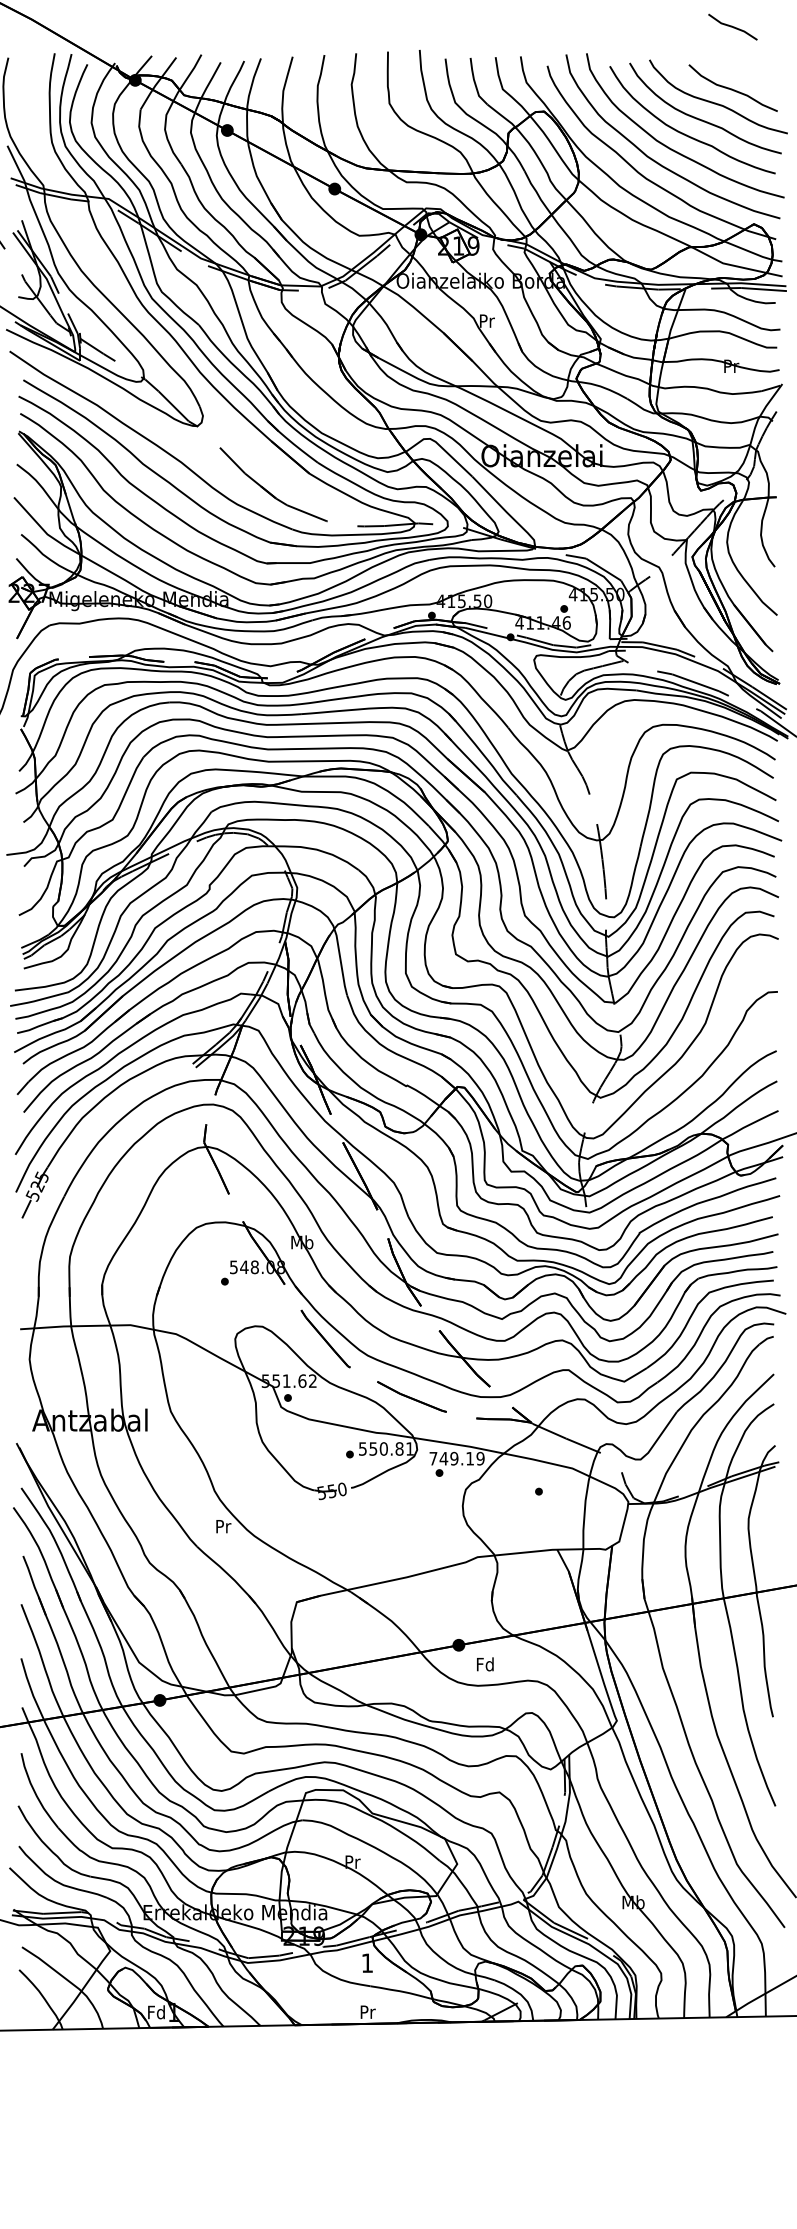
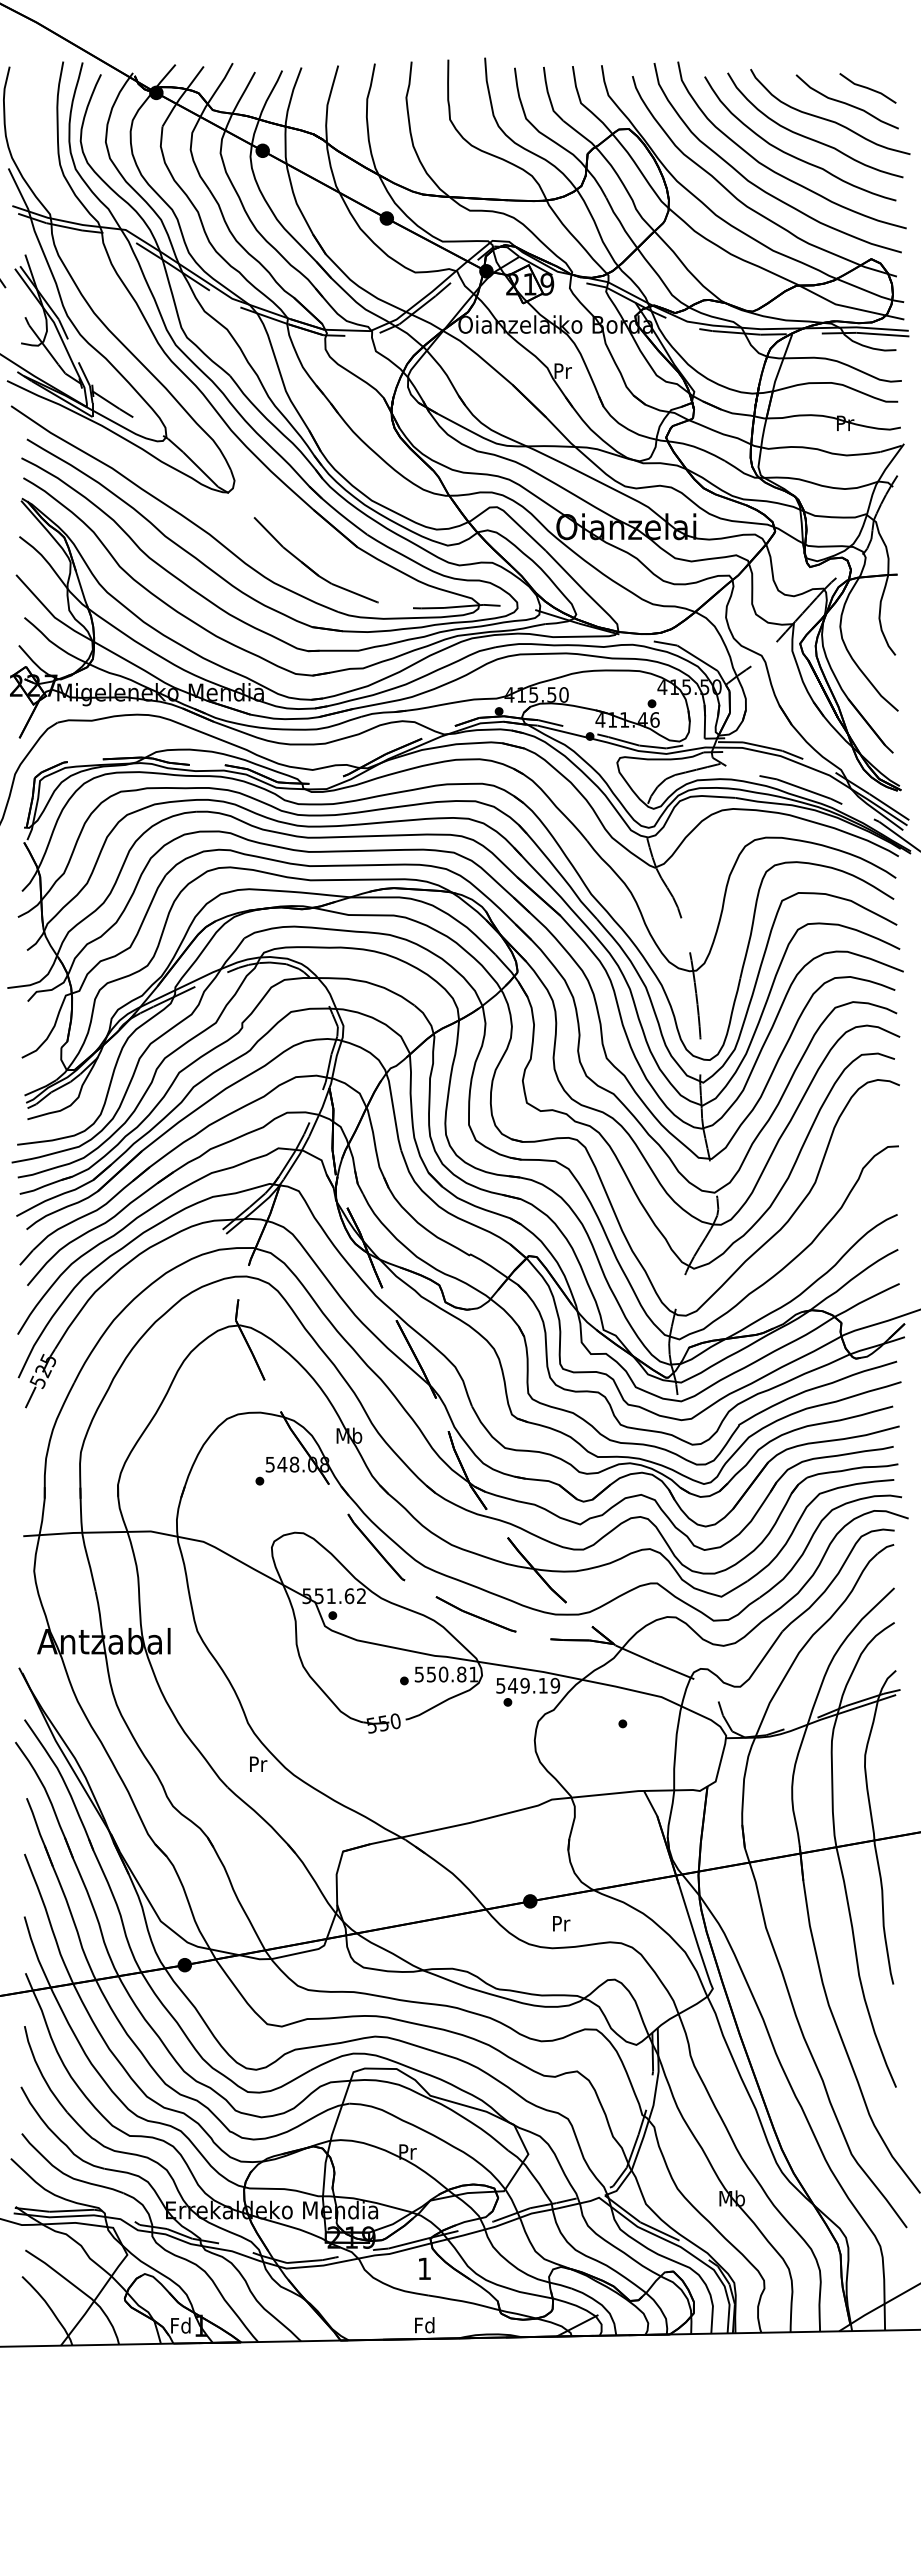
line: (732, 27) -> (867, 88), moved
text: (433, 1458) -> (500, 1685), 749.19 -> 549.19
text: (485, 1664) -> (560, 1923), Fd -> Pr
text: (367, 2012) -> (424, 2325), Pr -> Fd

